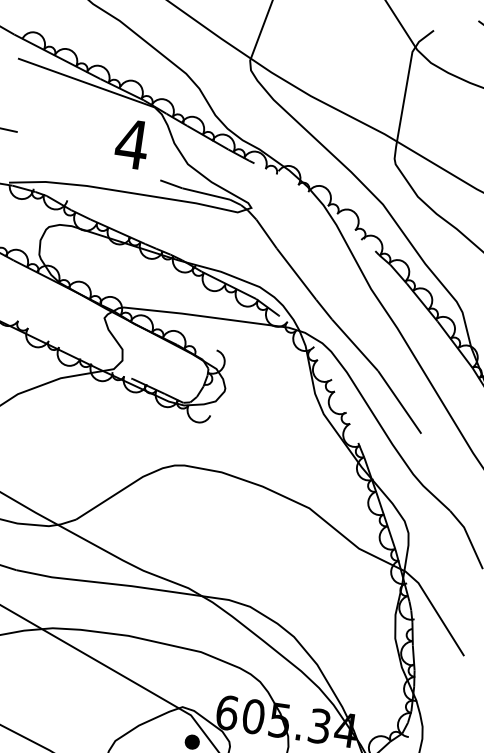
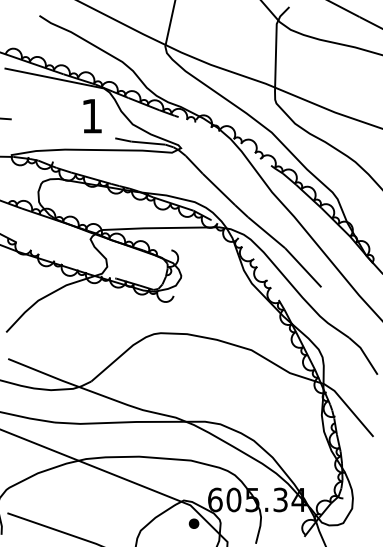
text: (132, 144) -> (92, 116), 4 -> 1

